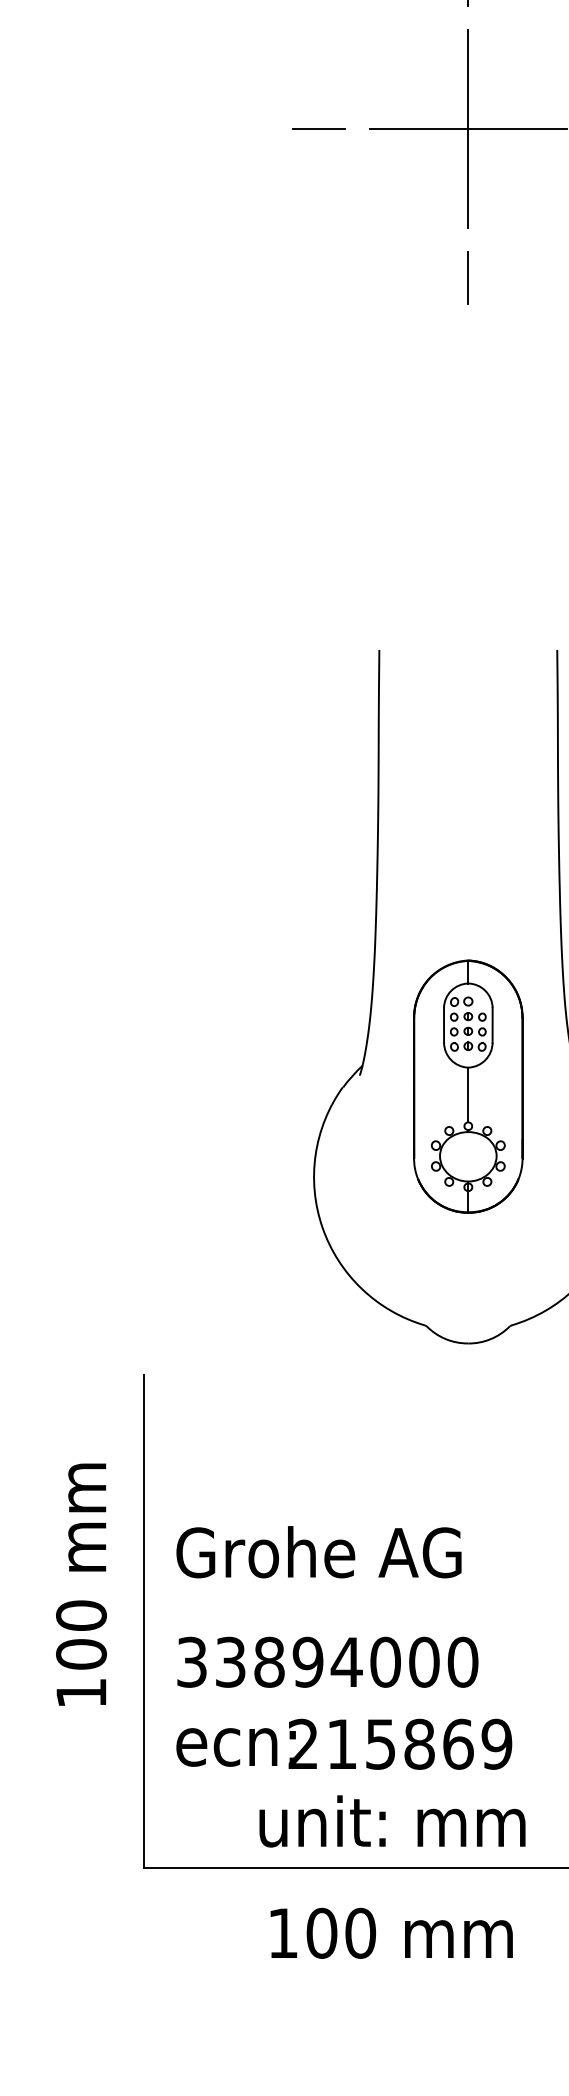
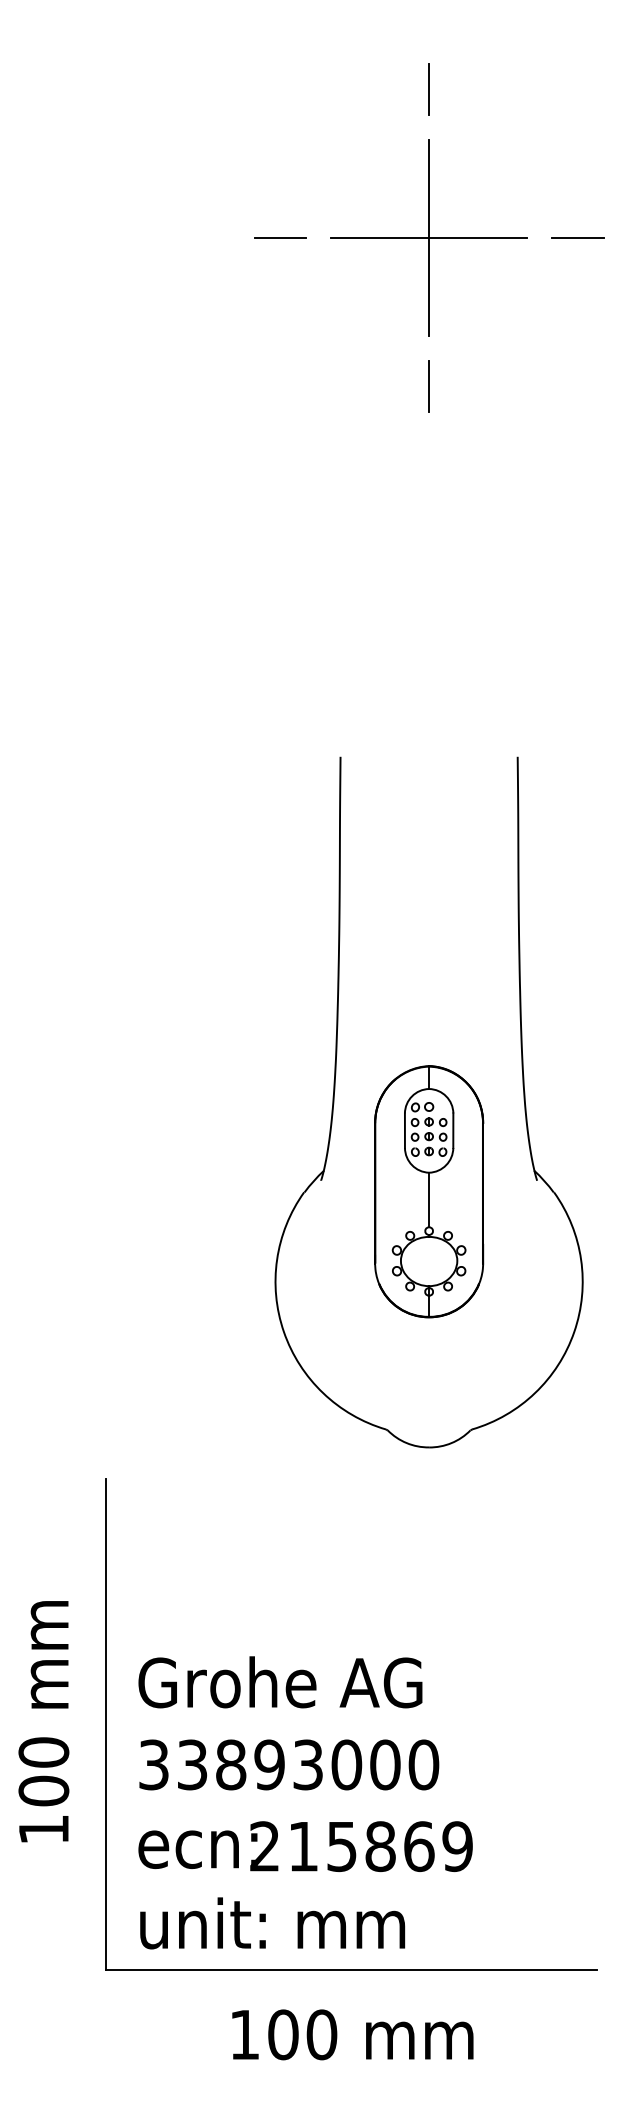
text: (319, 1552) -> (280, 1682), moved
text: (81, 1584) -> (43, 1721), moved
text: (347, 1661) -> (308, 1764), 33894000 -> 33893000
text: (392, 1821) -> (272, 1923), moved

